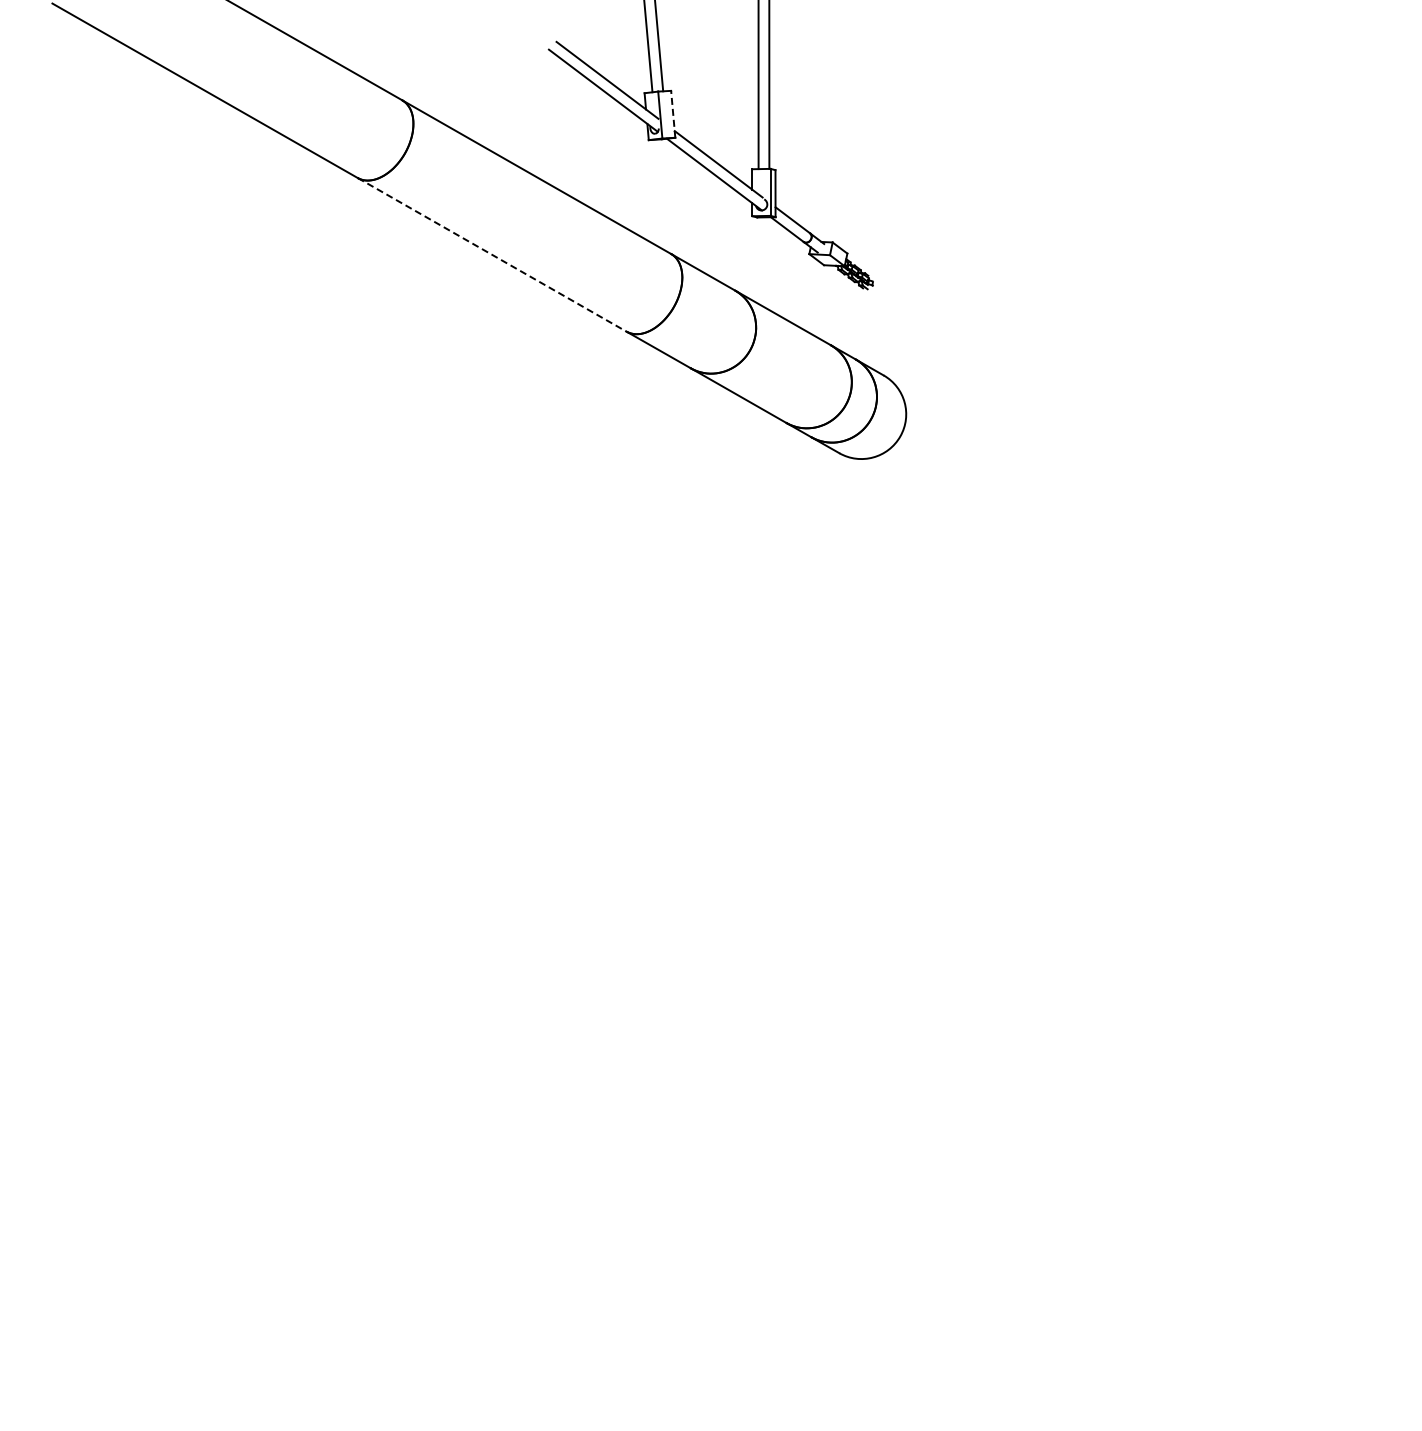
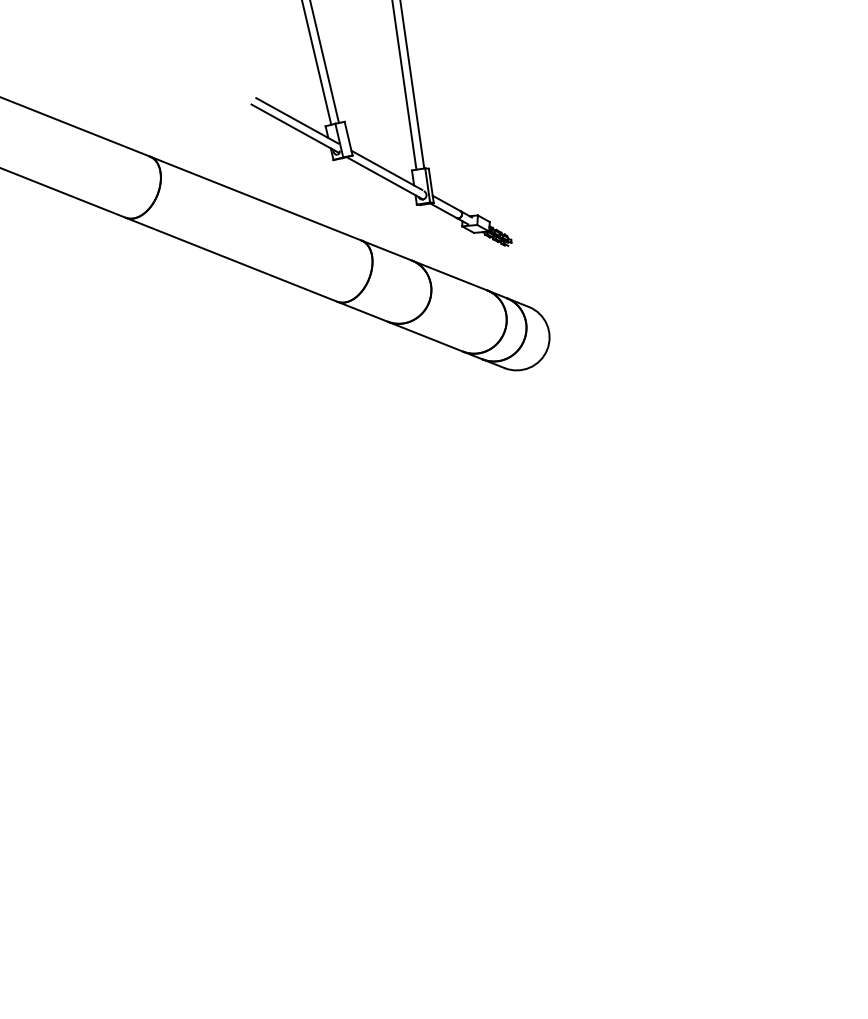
line: (673, 114) -> (348, 138), dashed -> solid
line: (492, 254) -> (231, 259), dashed -> solid

